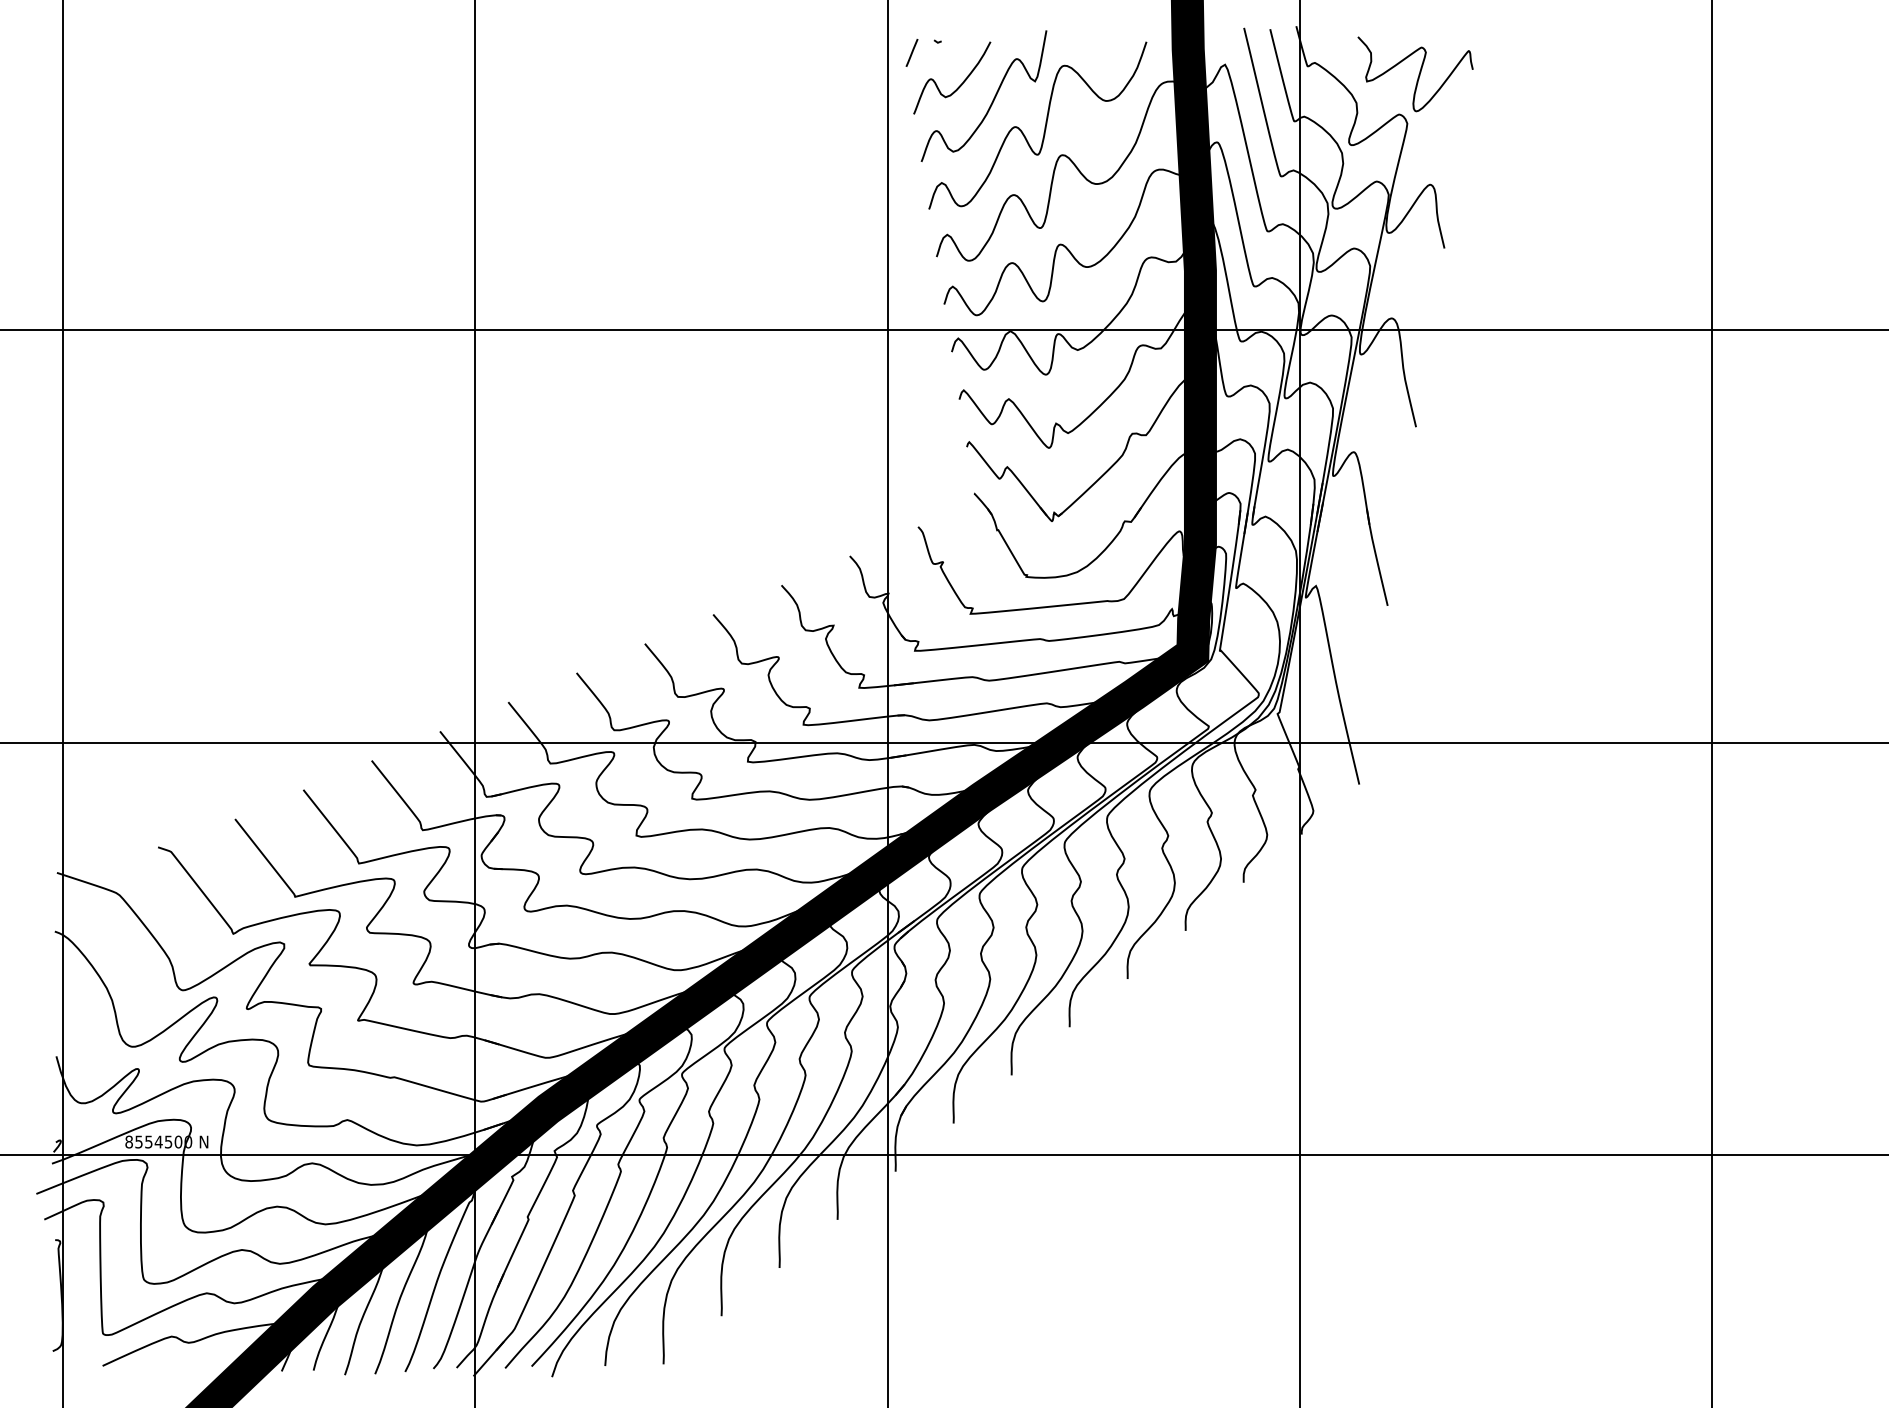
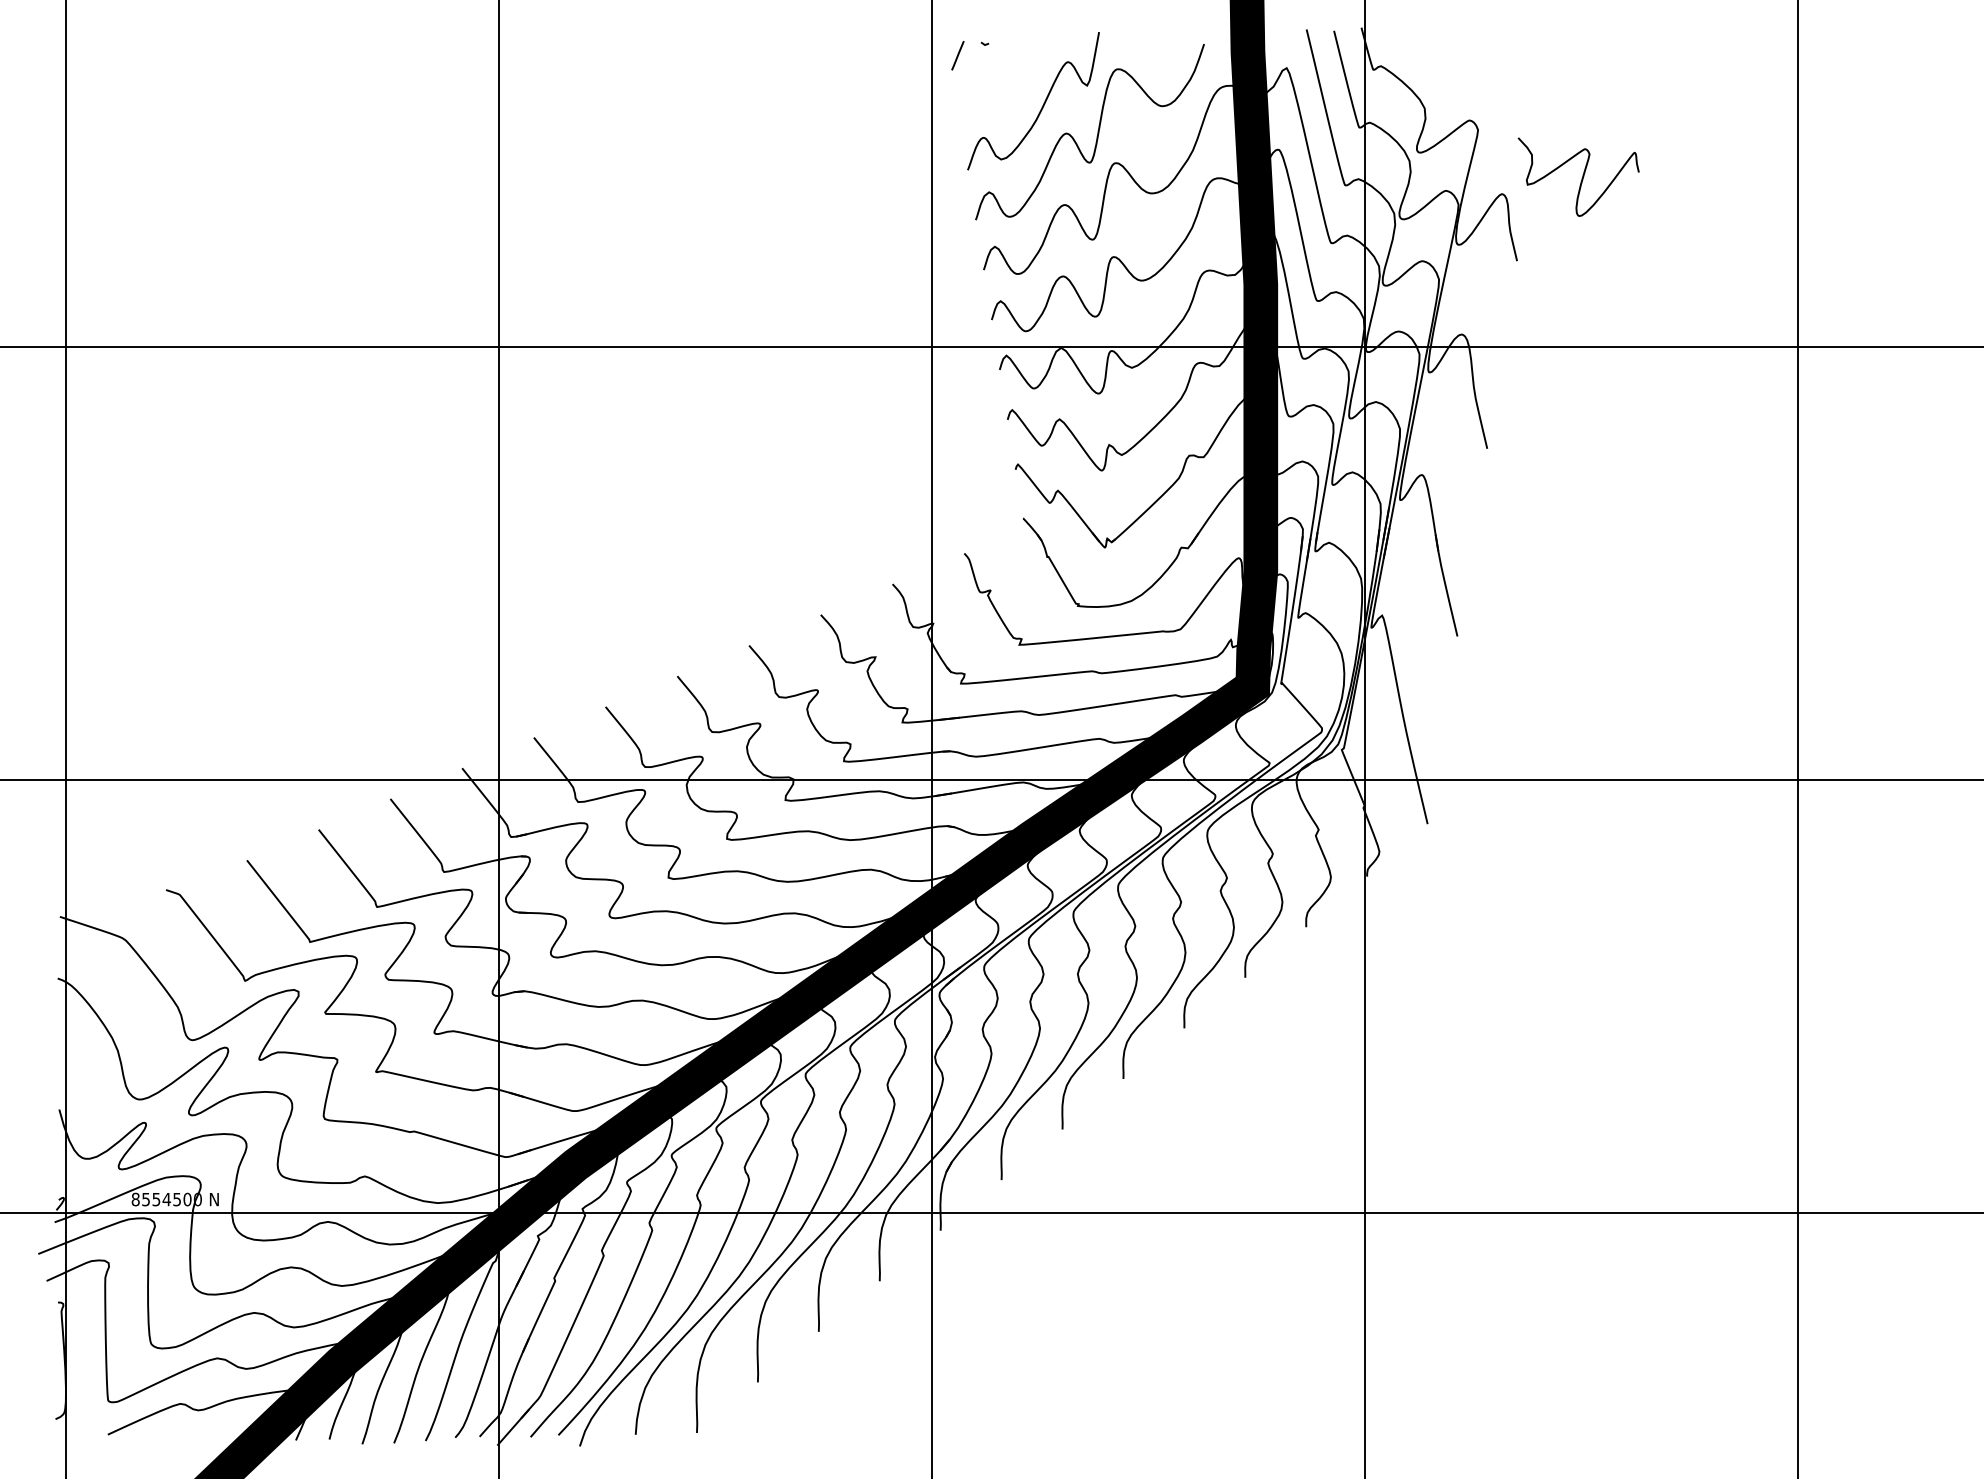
curve: (1418, 75) -> (1581, 178), moved
curve: (962, 82) -> (1010, 86), removed

